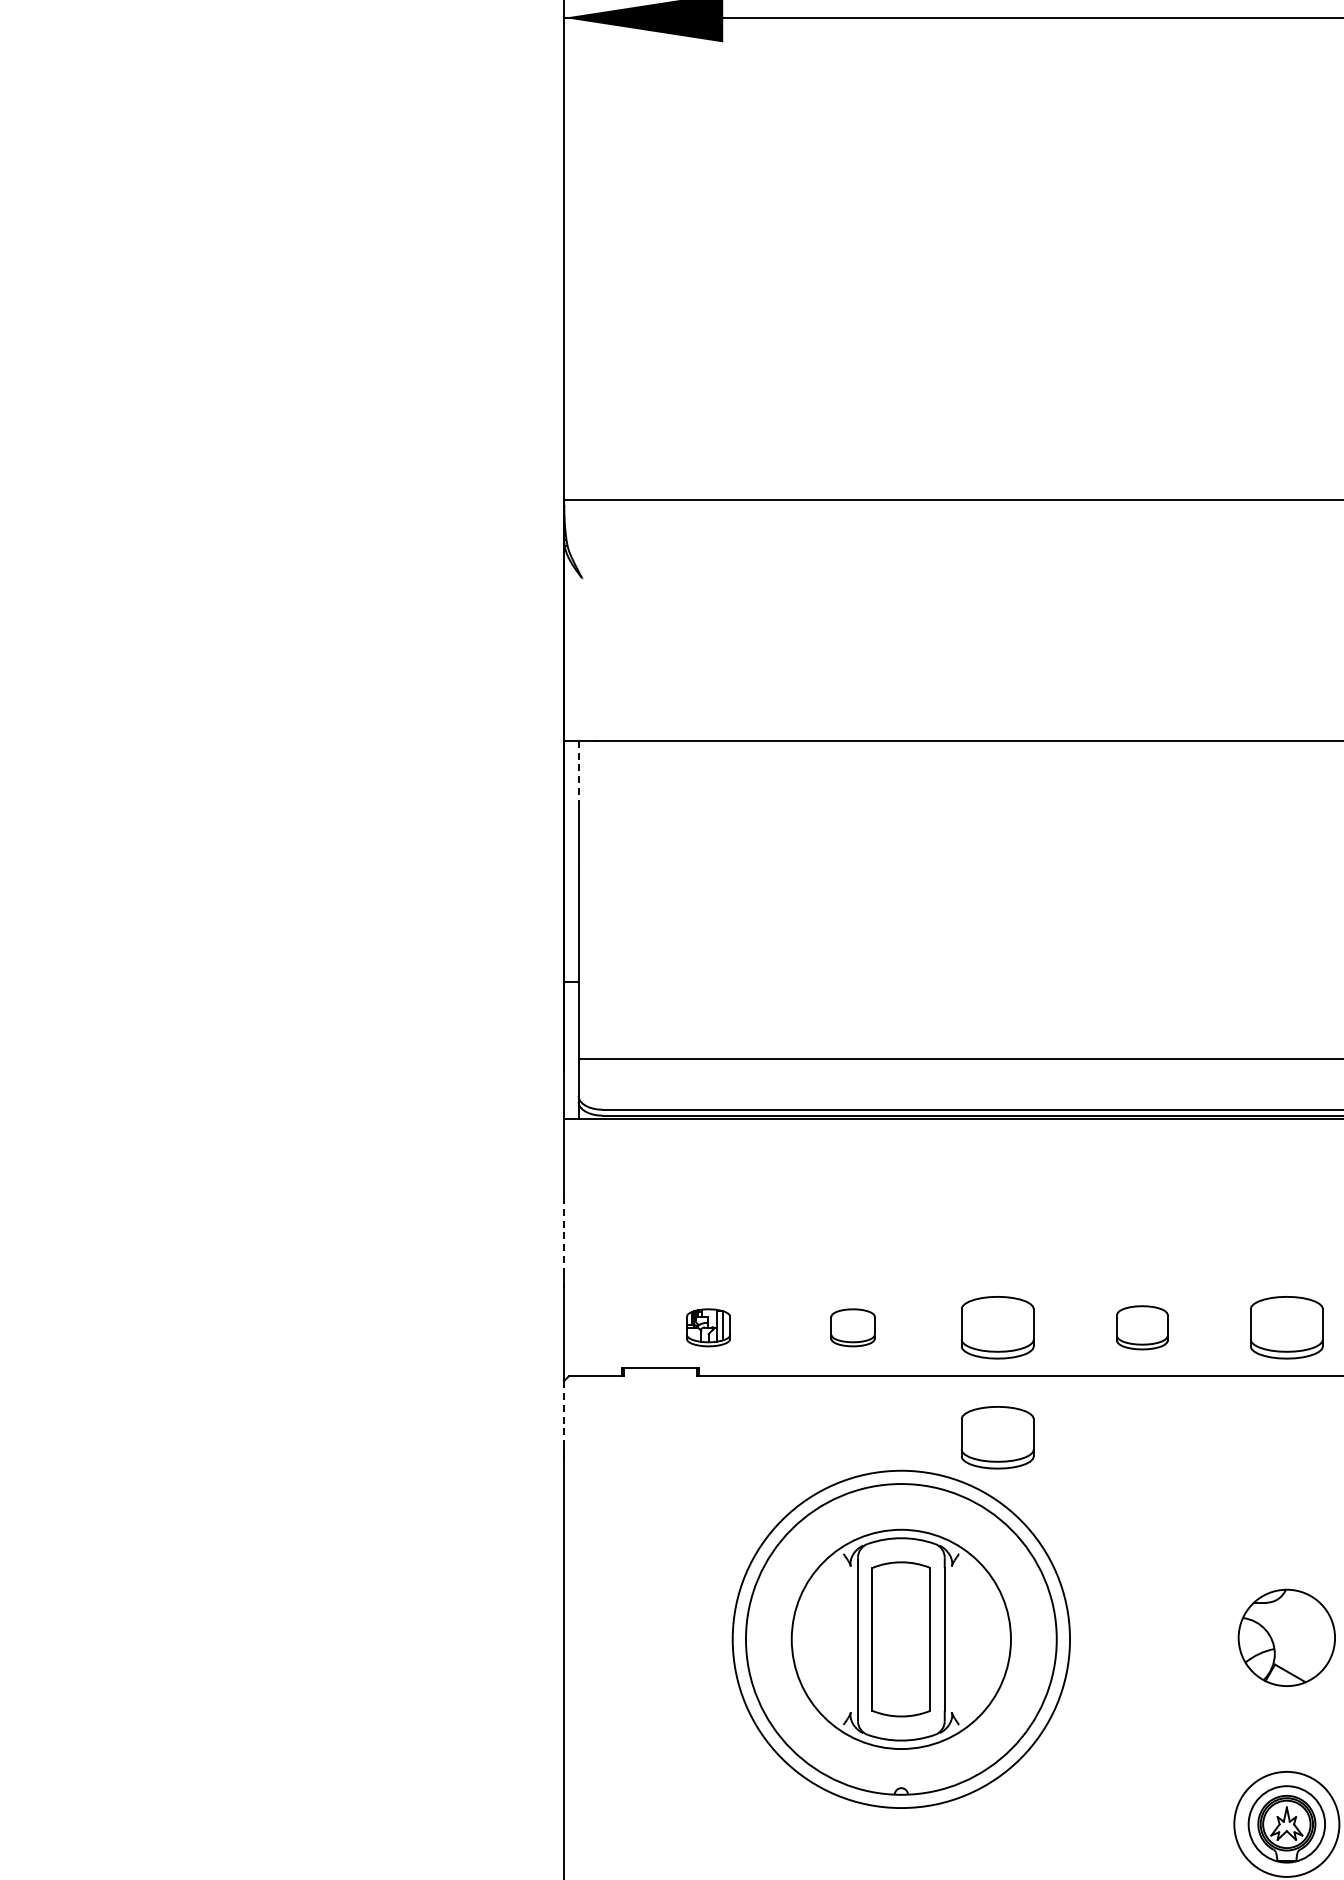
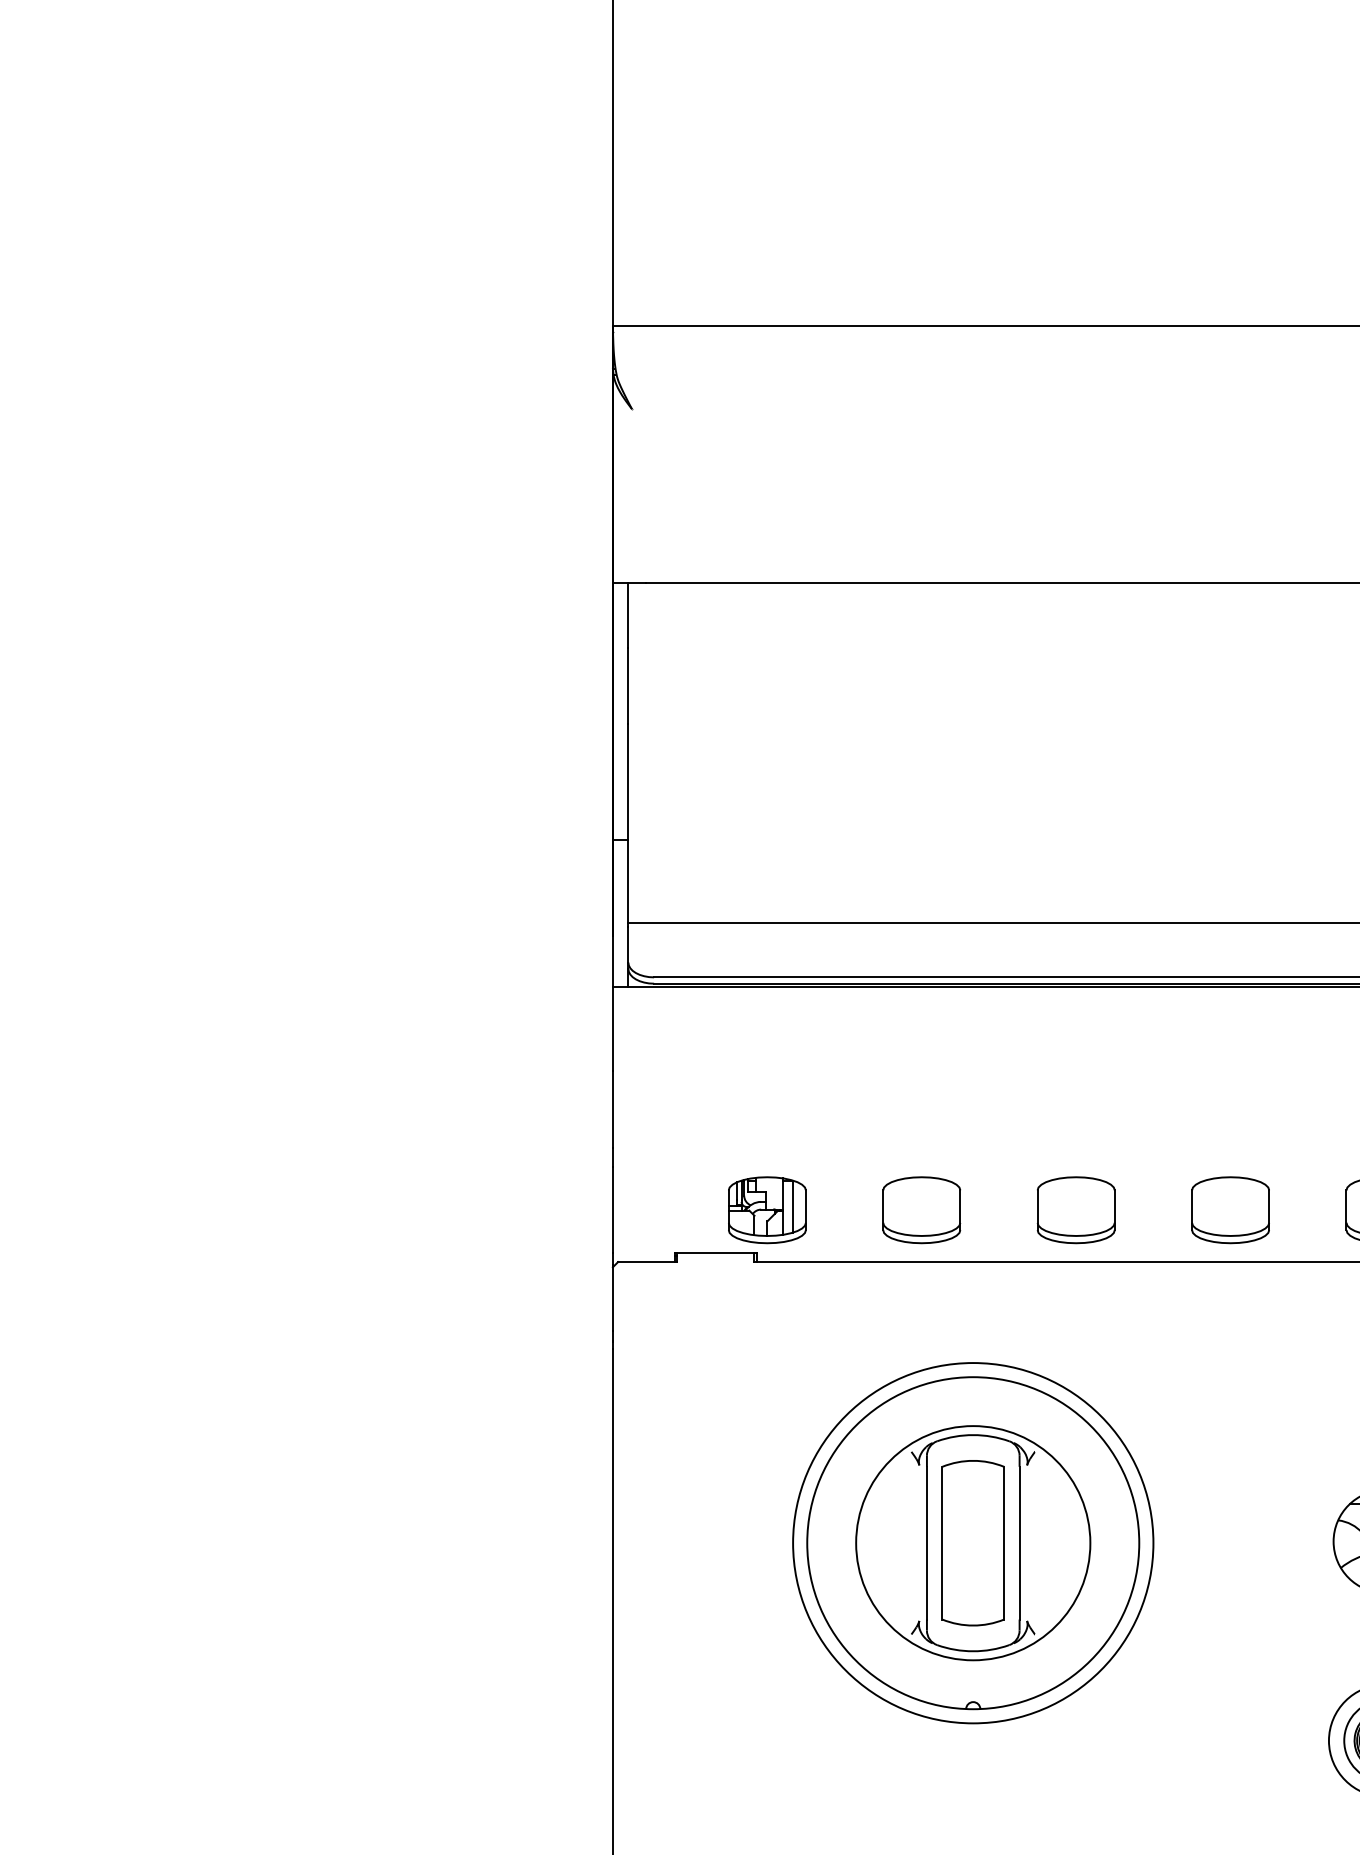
line: (578, 771) -> (628, 616), dashed -> solid
line: (564, 1233) -> (613, 1109), dashed -> solid
part: (708, 1327) -> (767, 1209), size x1.67
part: (852, 1327) -> (921, 1209), size x1.67
part: (1142, 1327) -> (1230, 1209), size x1.43
line: (564, 1410) -> (613, 1298), dashed -> solid
part: (997, 1437) -> (1075, 1327), removed

